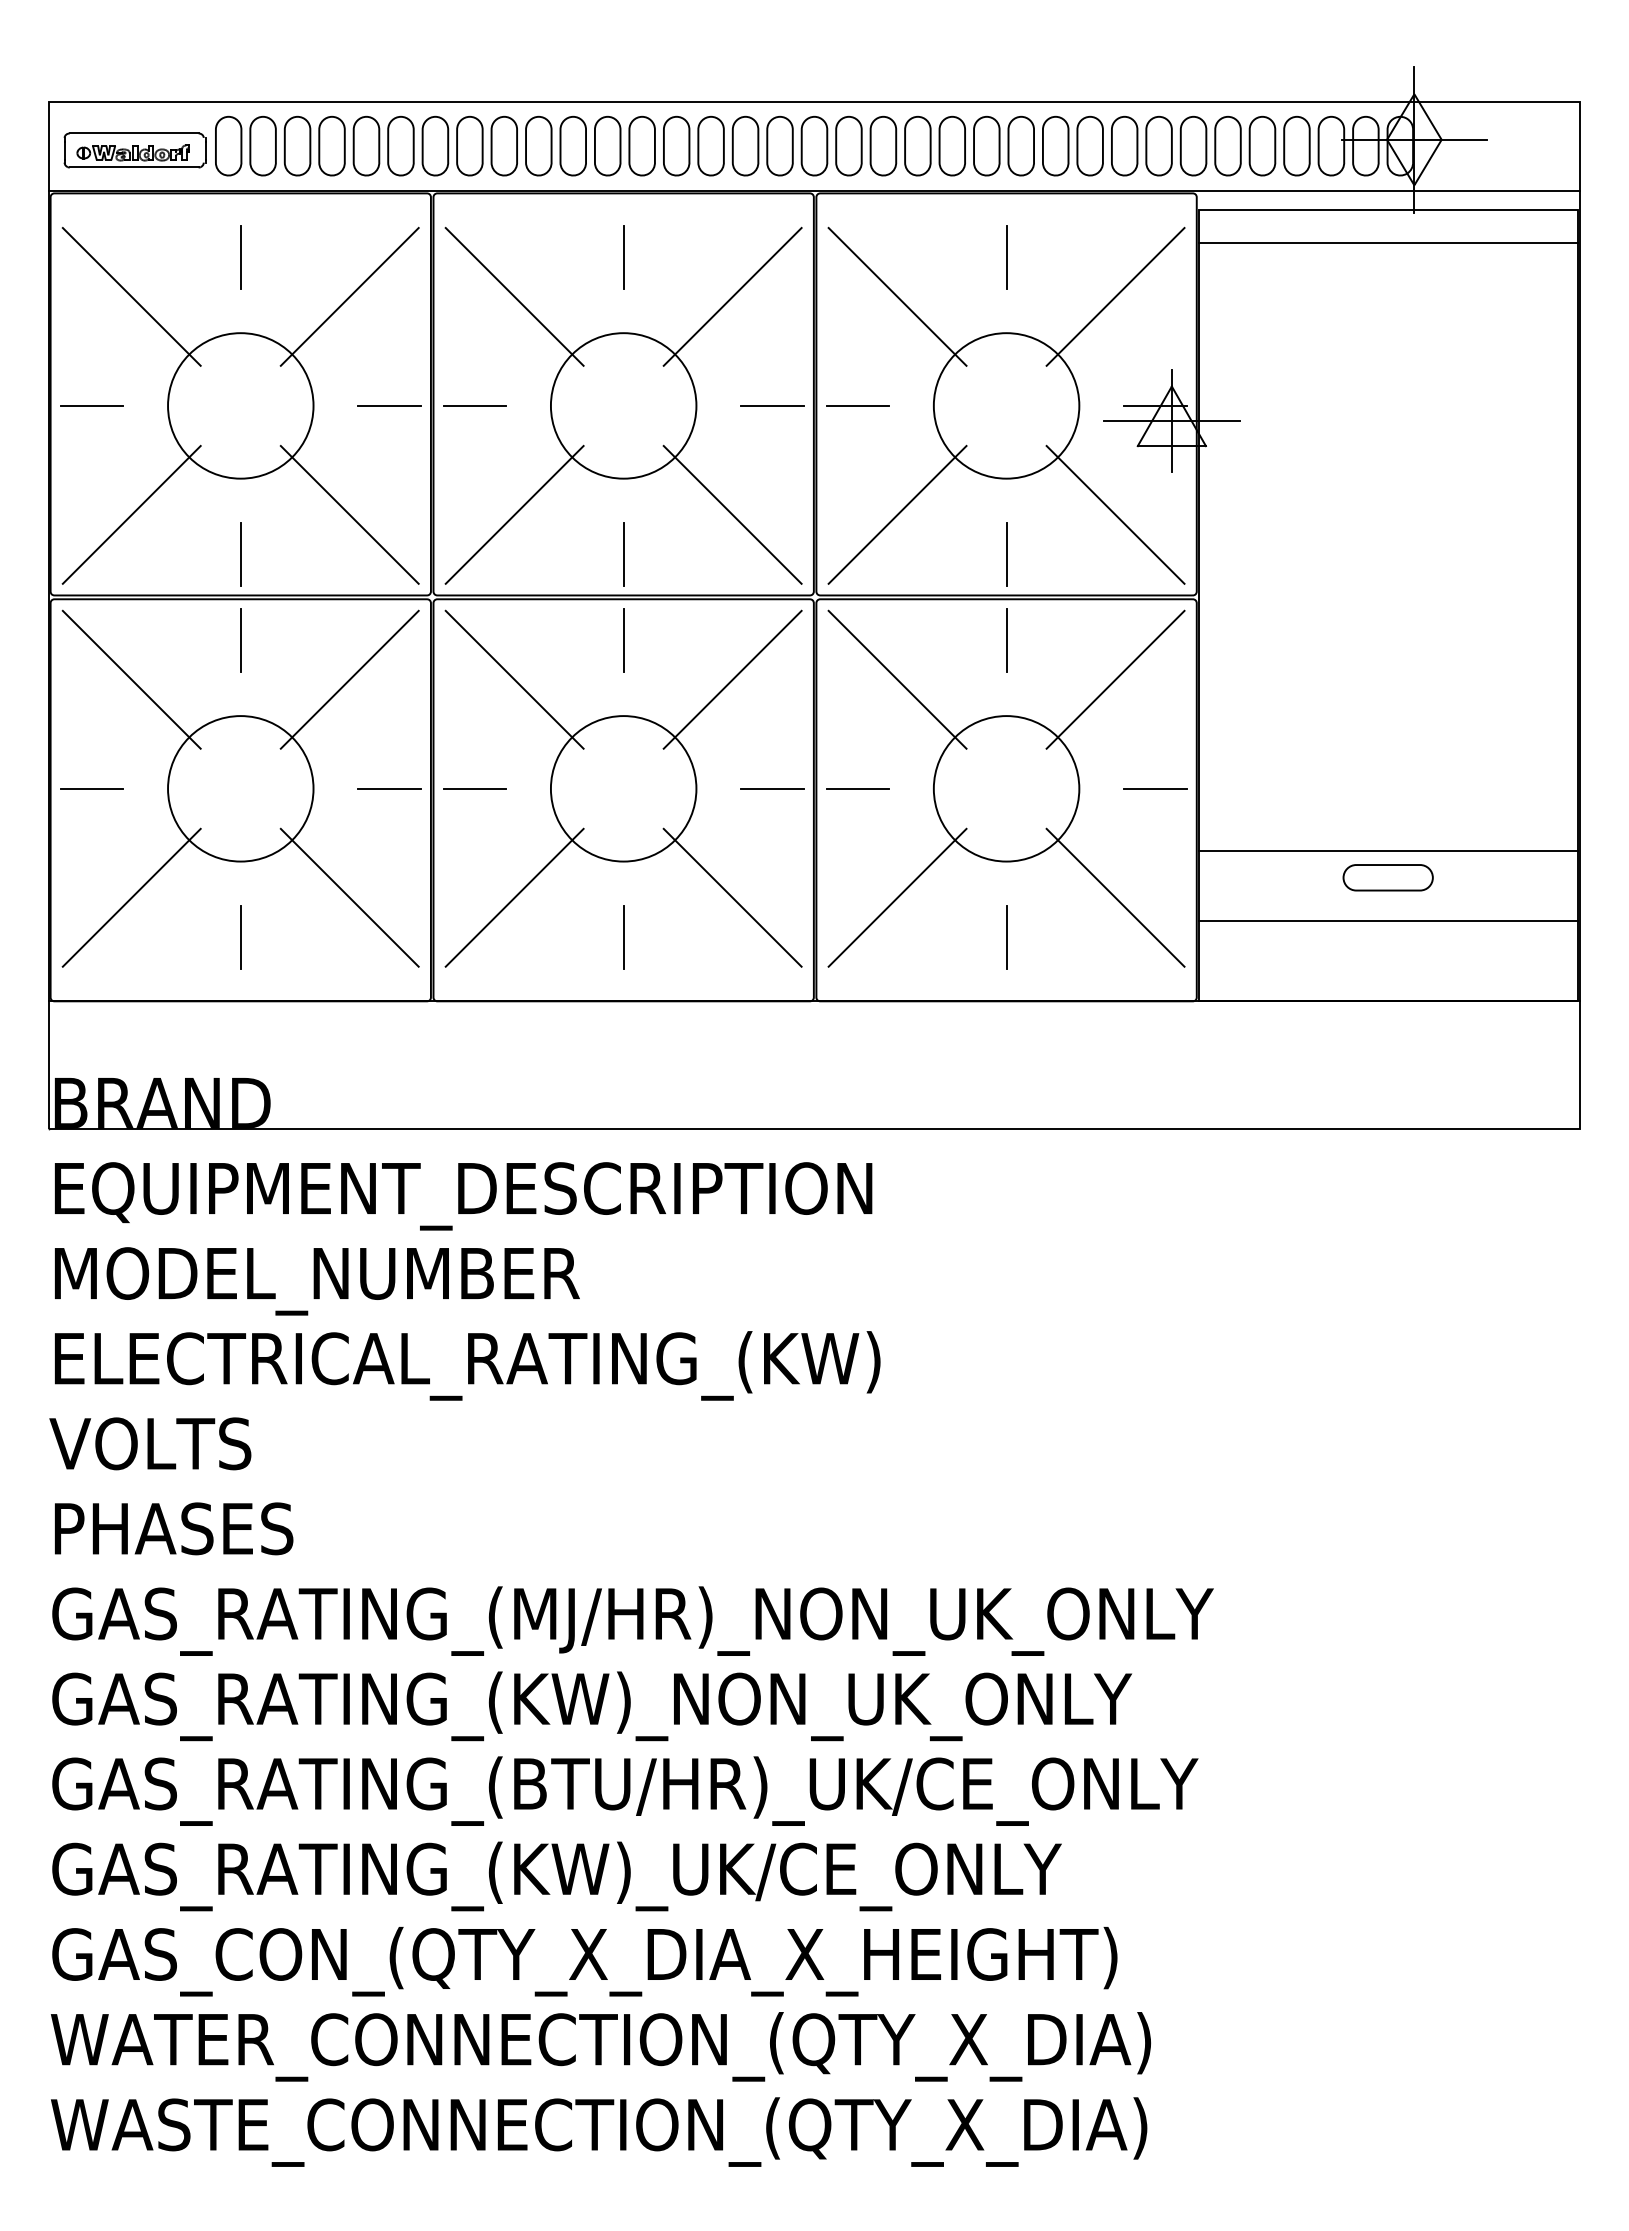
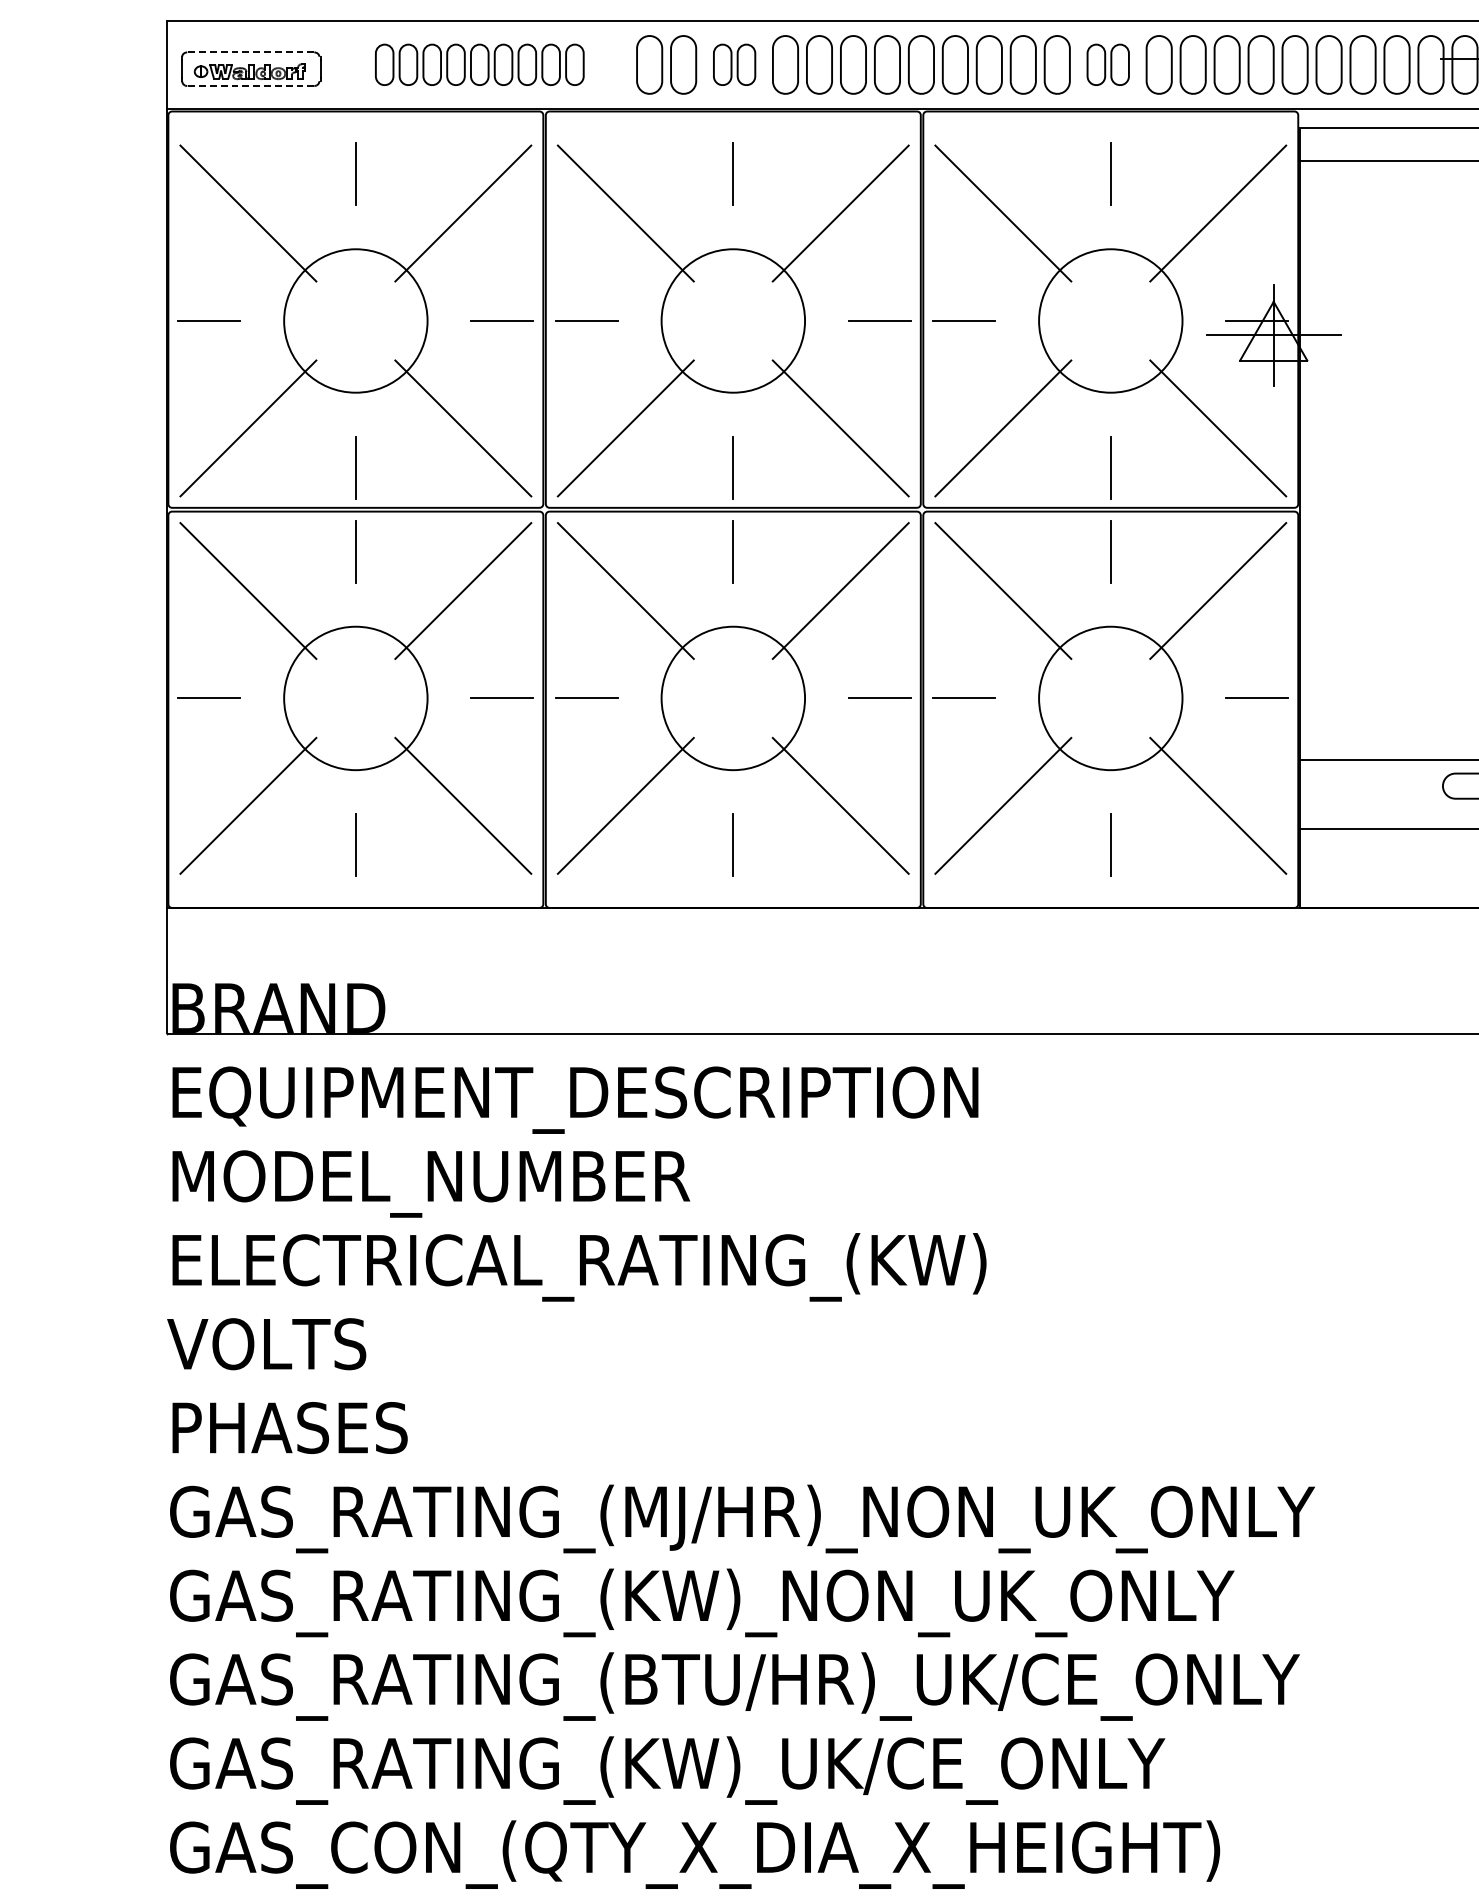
line: (133, 133) -> (250, 52), solid -> dashed
part: (366, 145) -> (479, 64), size x0.7
part: (624, 145) -> (734, 64), size x0.7
part: (1003, 145) -> (1107, 64), size x0.7
line: (133, 167) -> (250, 85), solid -> dashed

